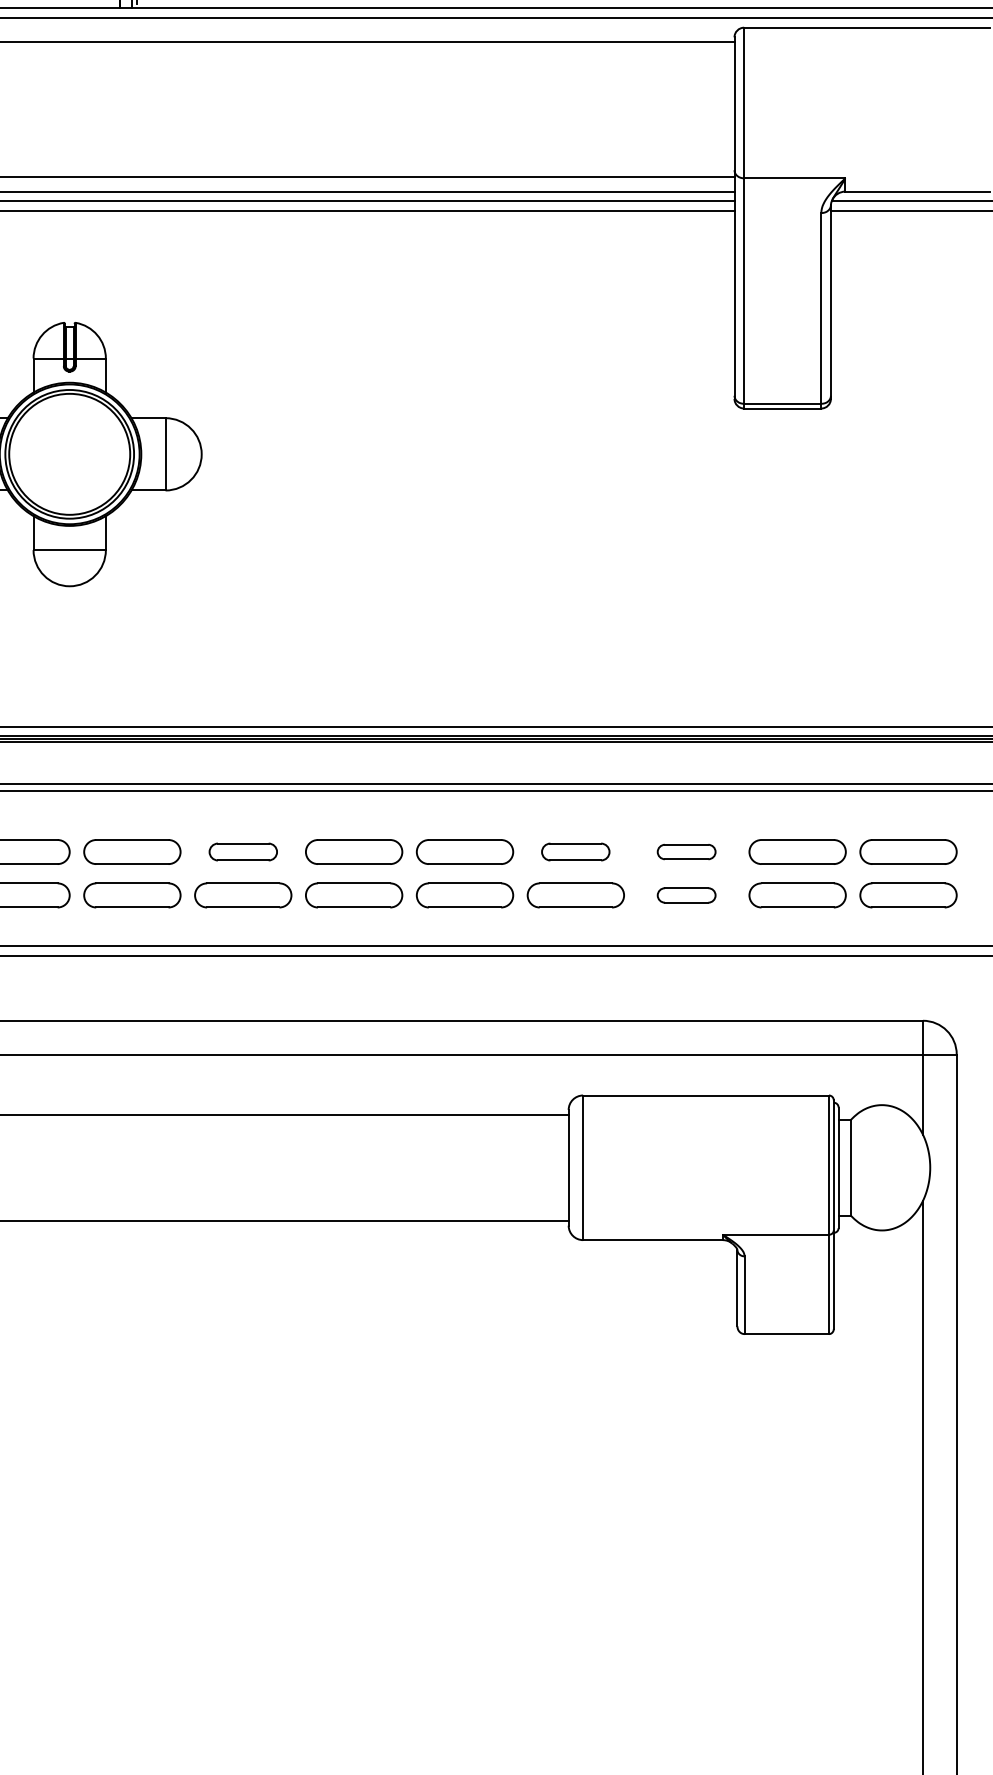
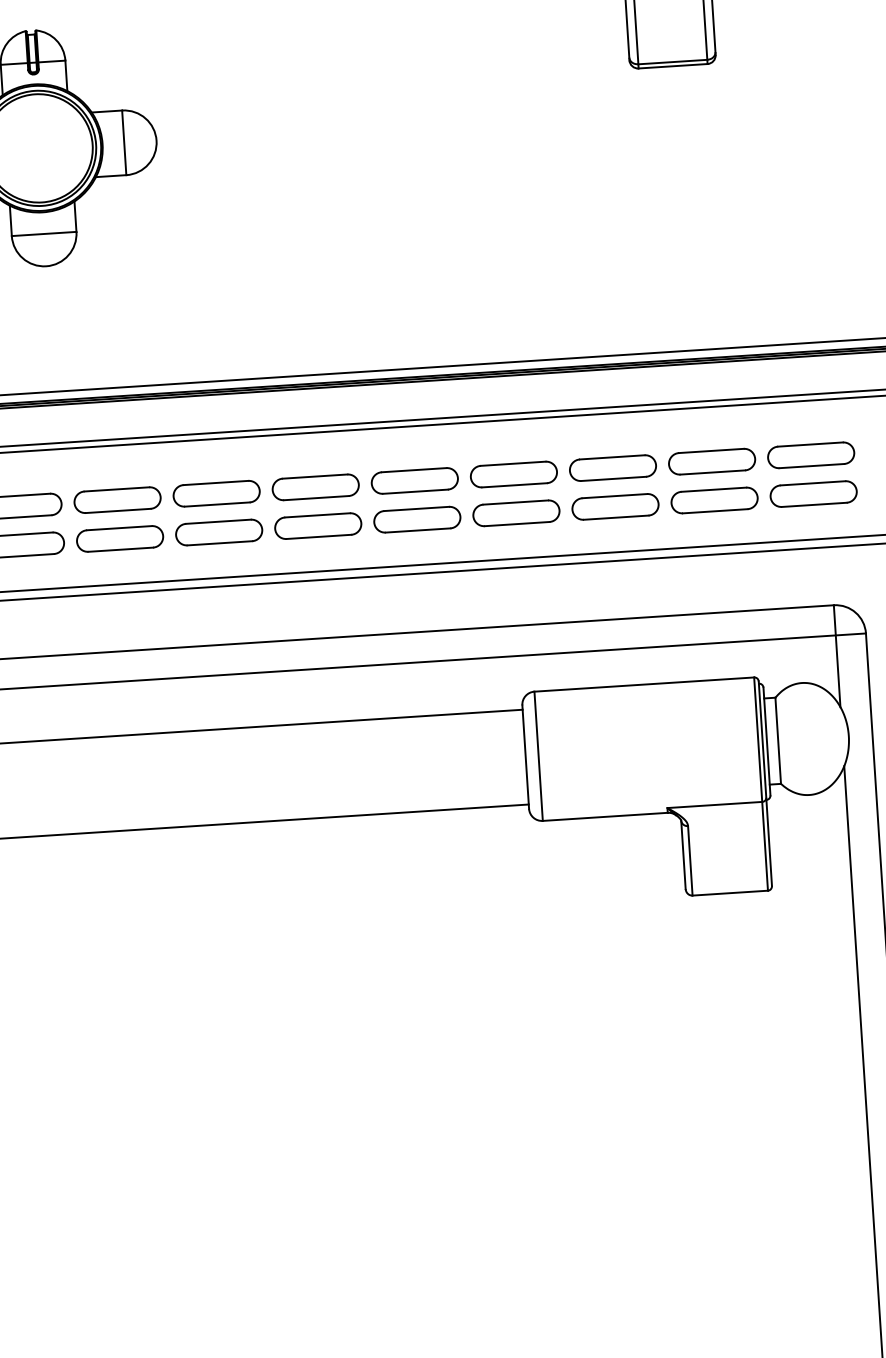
part: (243, 851) -> (216, 493), size x1.43
part: (575, 851) -> (513, 474), size x1.43
part: (686, 851) -> (612, 467), size x1.67
part: (686, 895) -> (615, 506), size x1.67

